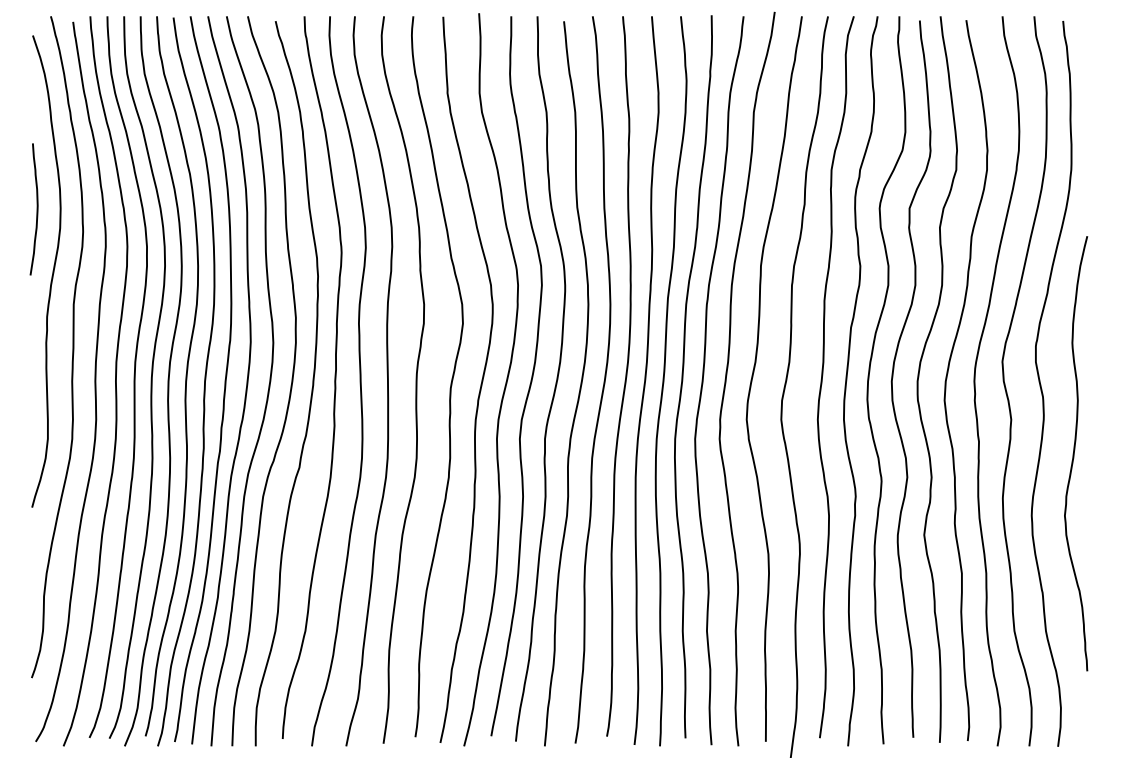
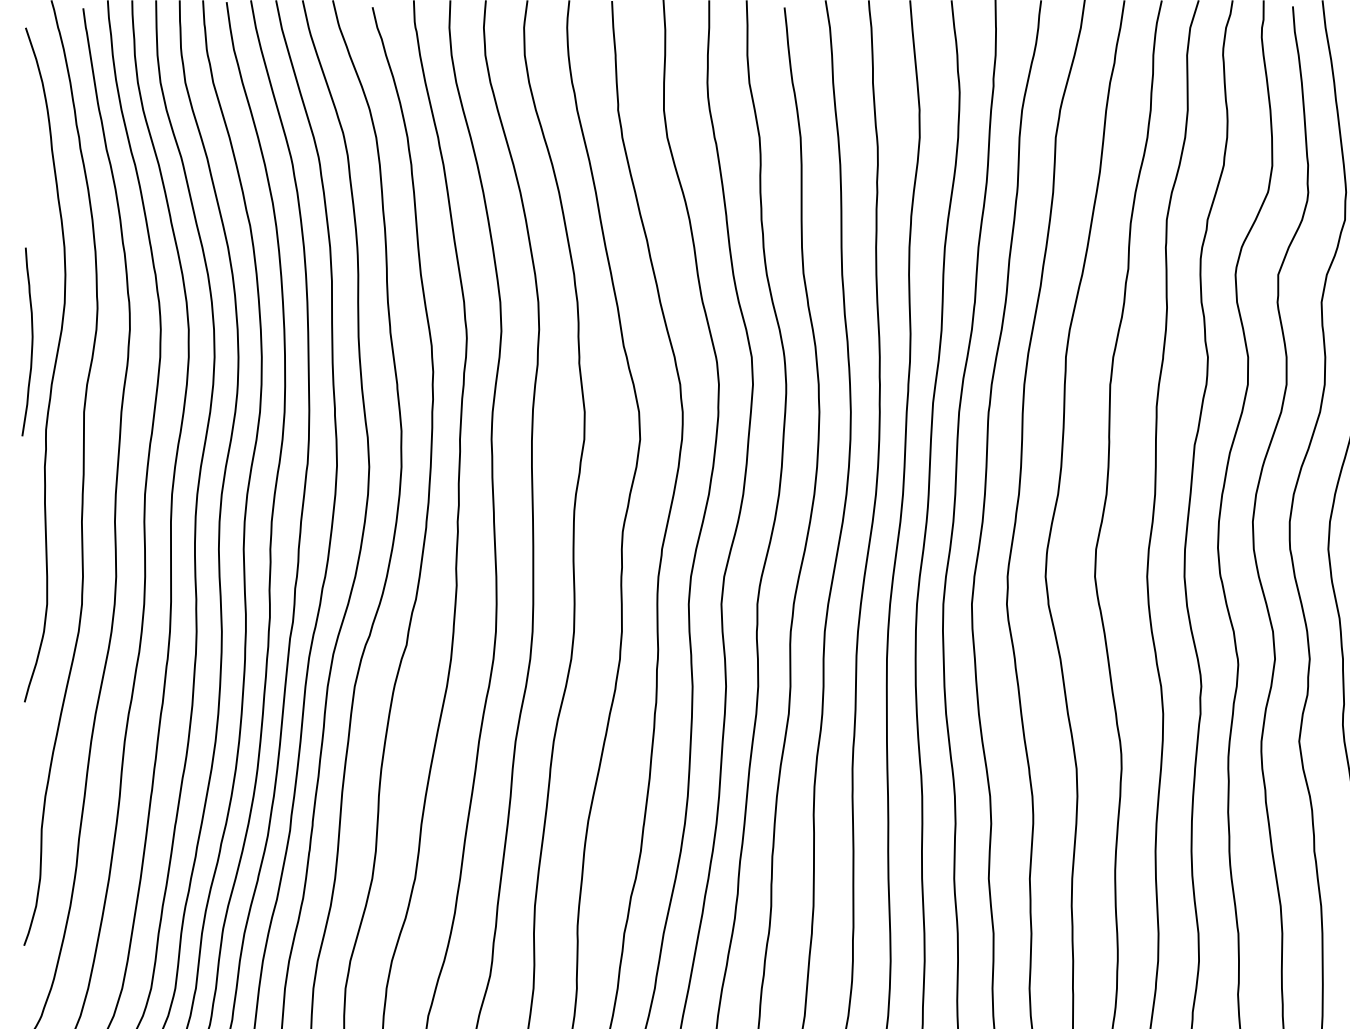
curve: (36, 209) -> (30, 342), moved

